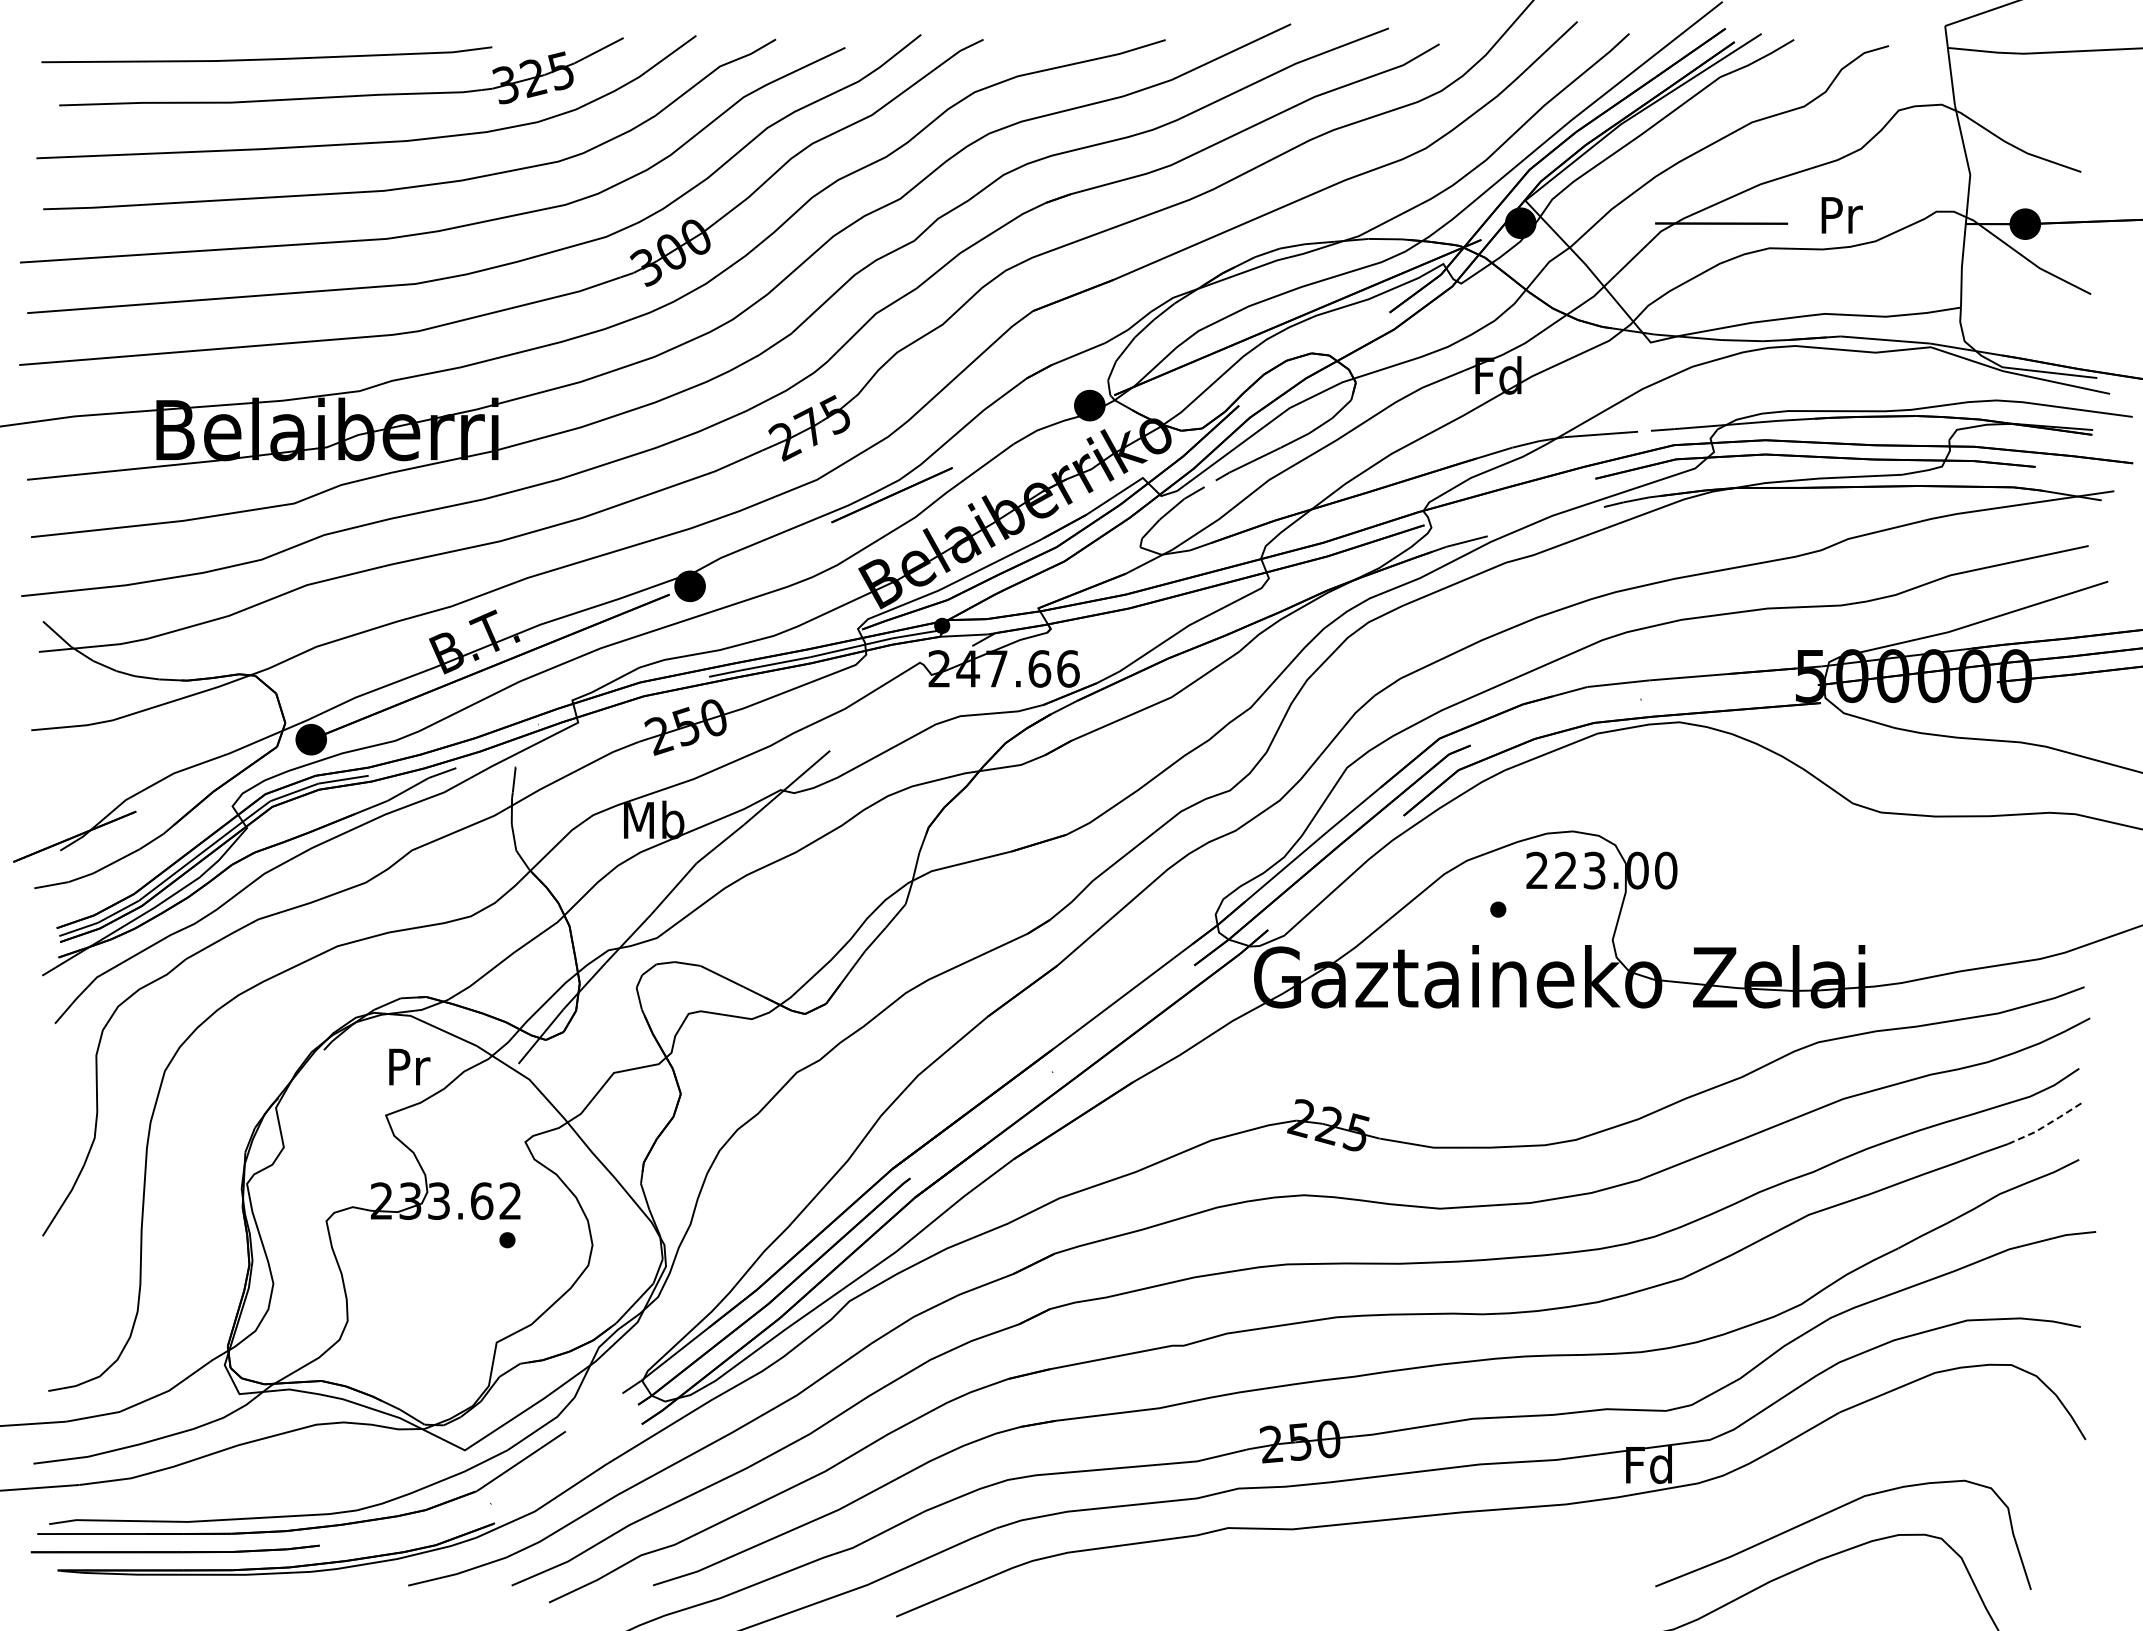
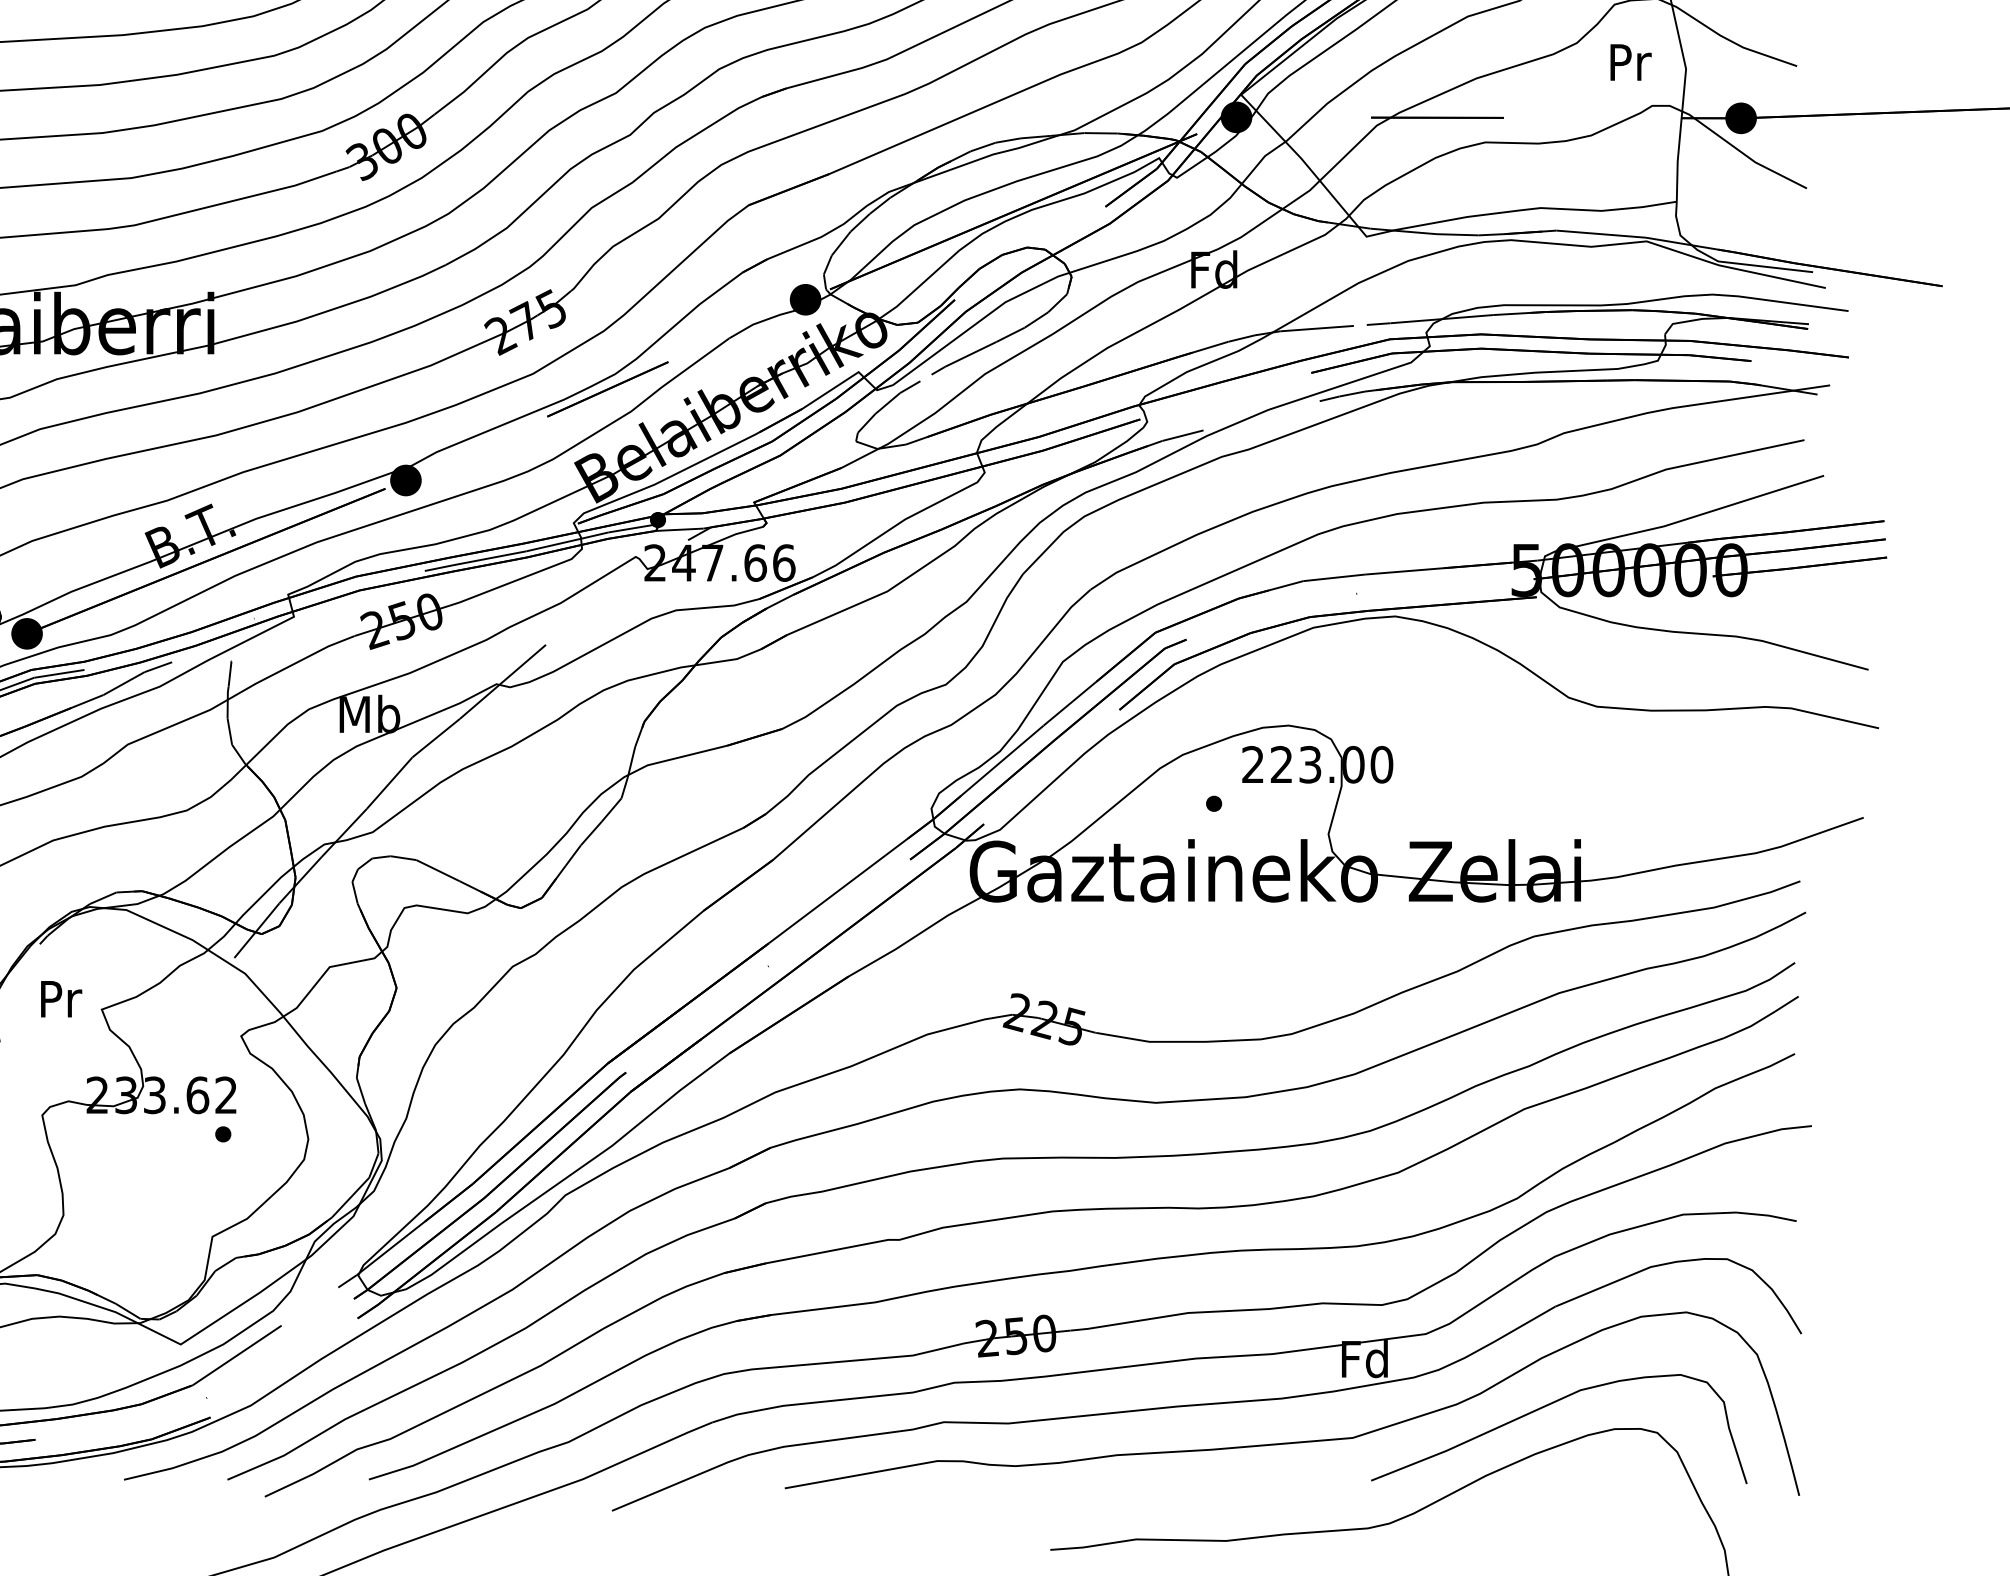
text: (1841, 215) -> (1630, 62), moved
text: (409, 1066) -> (61, 998), moved
line: (2046, 1124) -> (1762, 1018), dashed -> solid
curve: (1577, 1547) -> (1293, 1441), added

